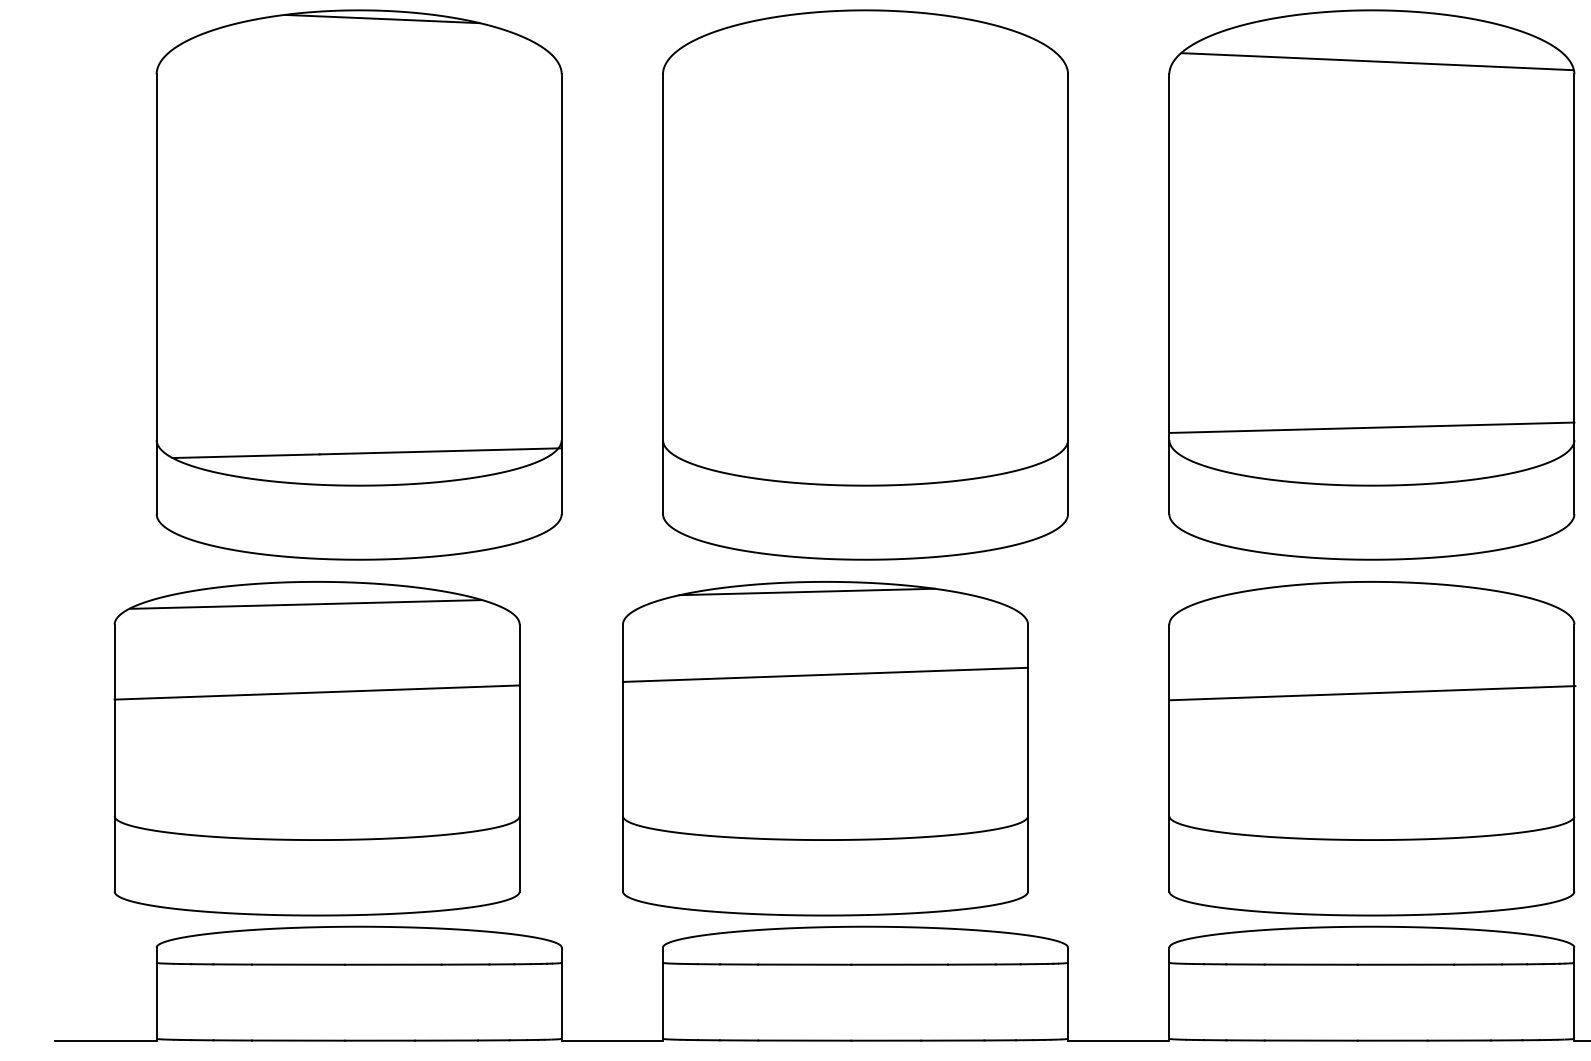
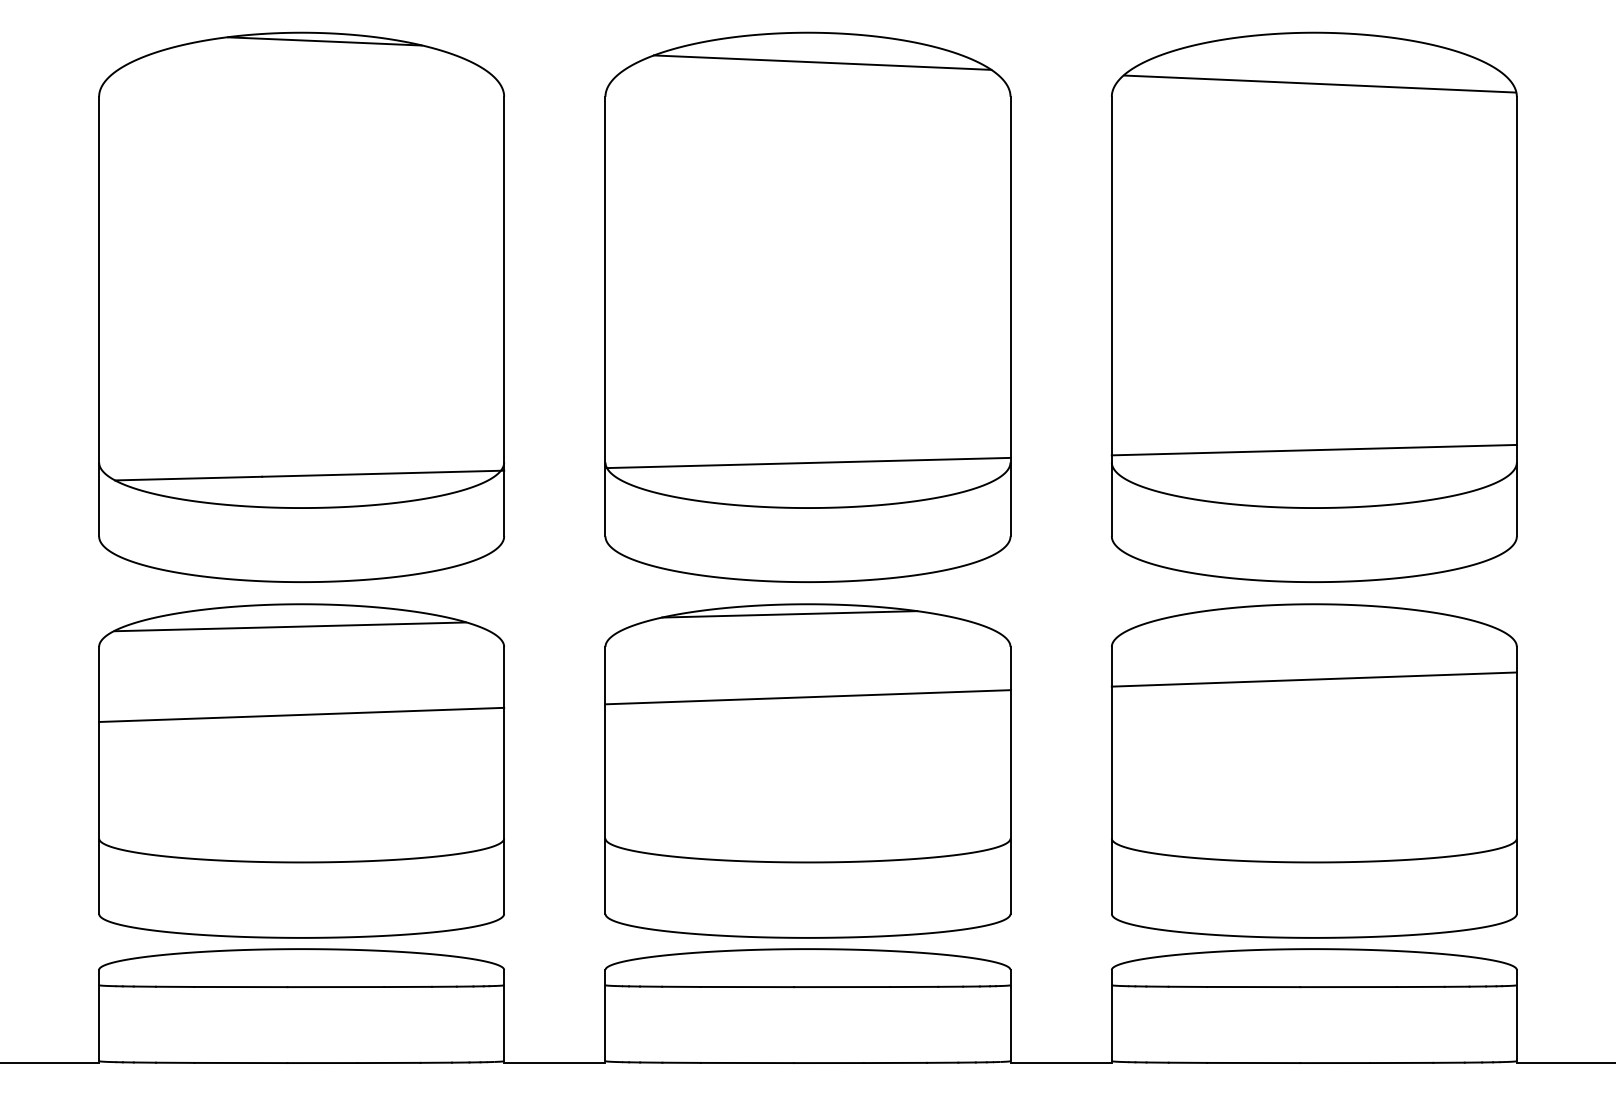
line: (880, 40) -> (822, 62), added
line: (866, 440) -> (808, 462), added
line: (1372, 693) -> (1313, 679), moved
part: (317, 748) -> (301, 770), moved
part: (825, 748) -> (807, 770), moved

